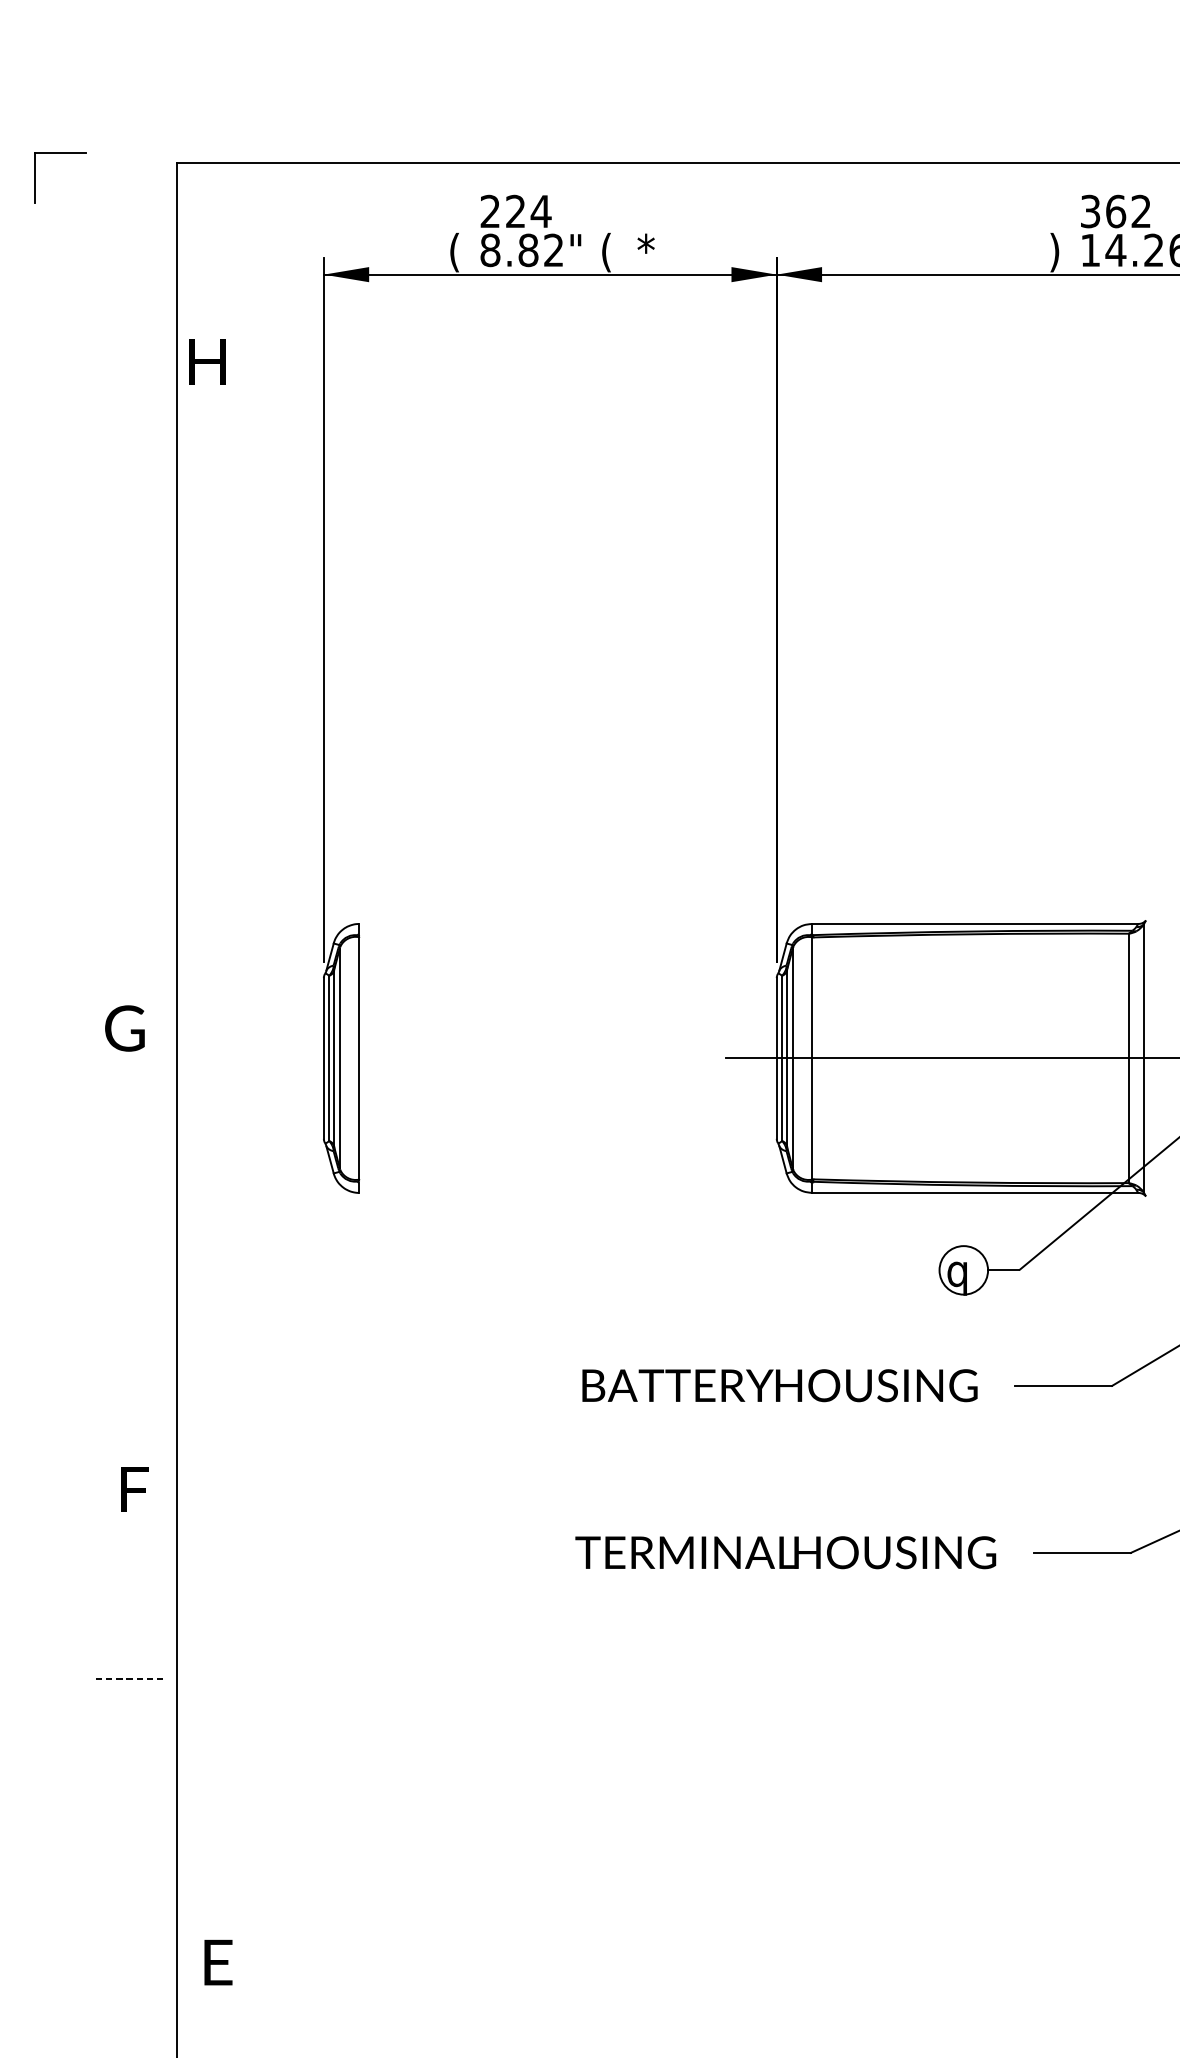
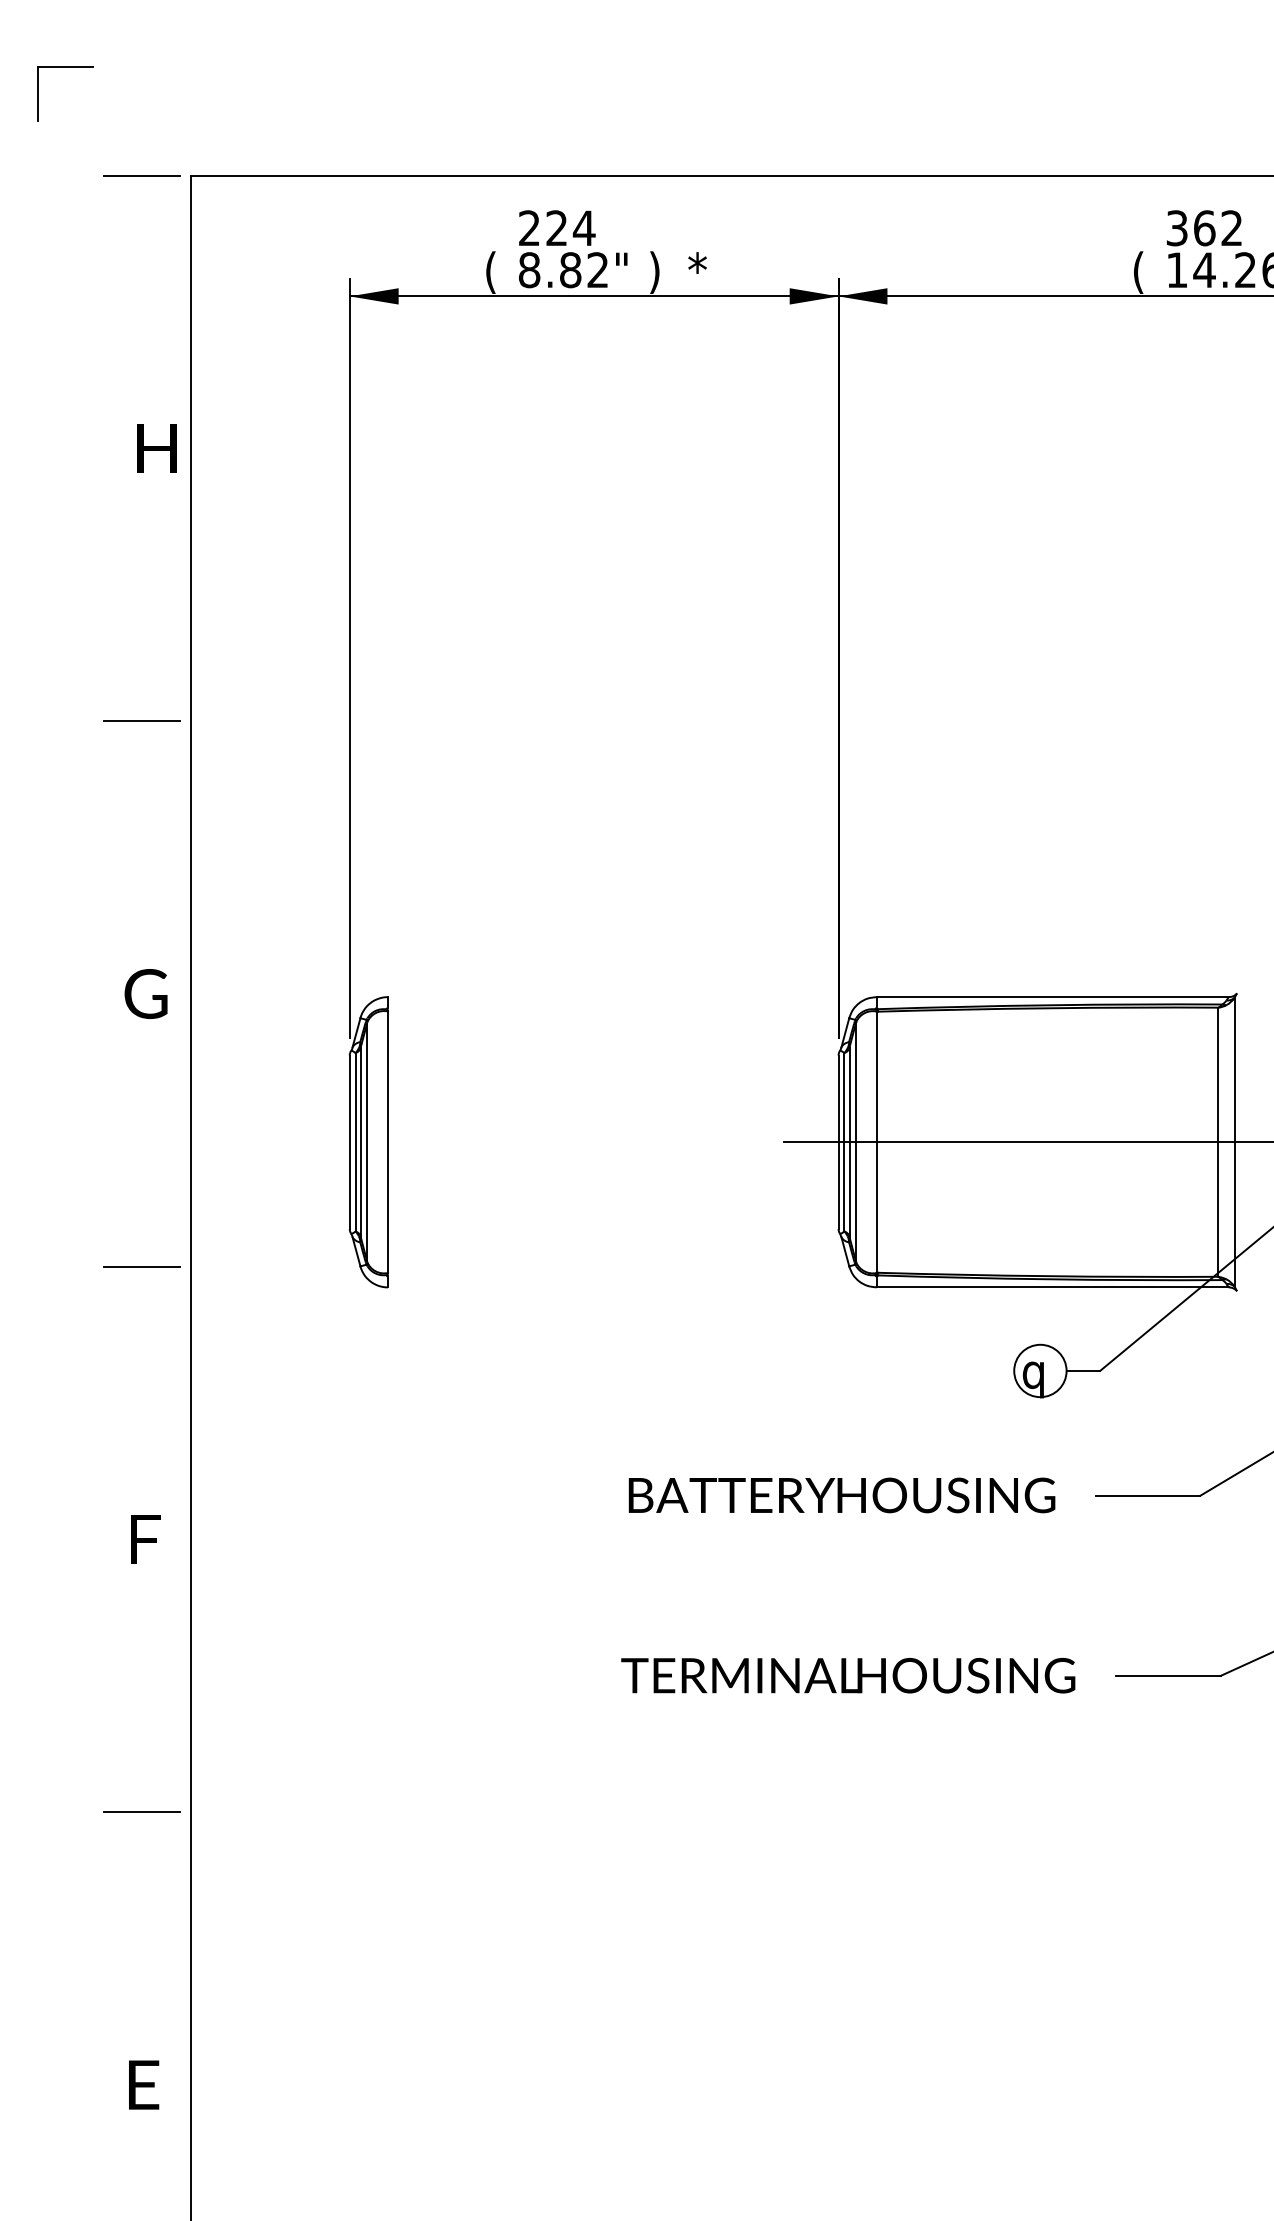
part: (60, 153) -> (65, 67), moved
line: (130, 162) -> (141, 175), added
text: (606, 252) -> (654, 272), ( -> )
text: (1054, 252) -> (1138, 272), ) -> (
text: (206, 361) -> (156, 448), moved
line: (130, 668) -> (141, 721), added
text: (124, 1028) -> (145, 993), moved
line: (130, 1173) -> (141, 1266), added
text: (134, 1489) -> (145, 1539), moved
line: (131, 1679) -> (142, 1812), dashed -> solid
text: (218, 1962) -> (144, 2084), moved

